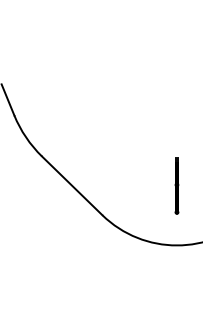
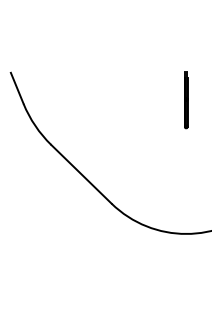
line: (177, 186) -> (186, 100), moved

